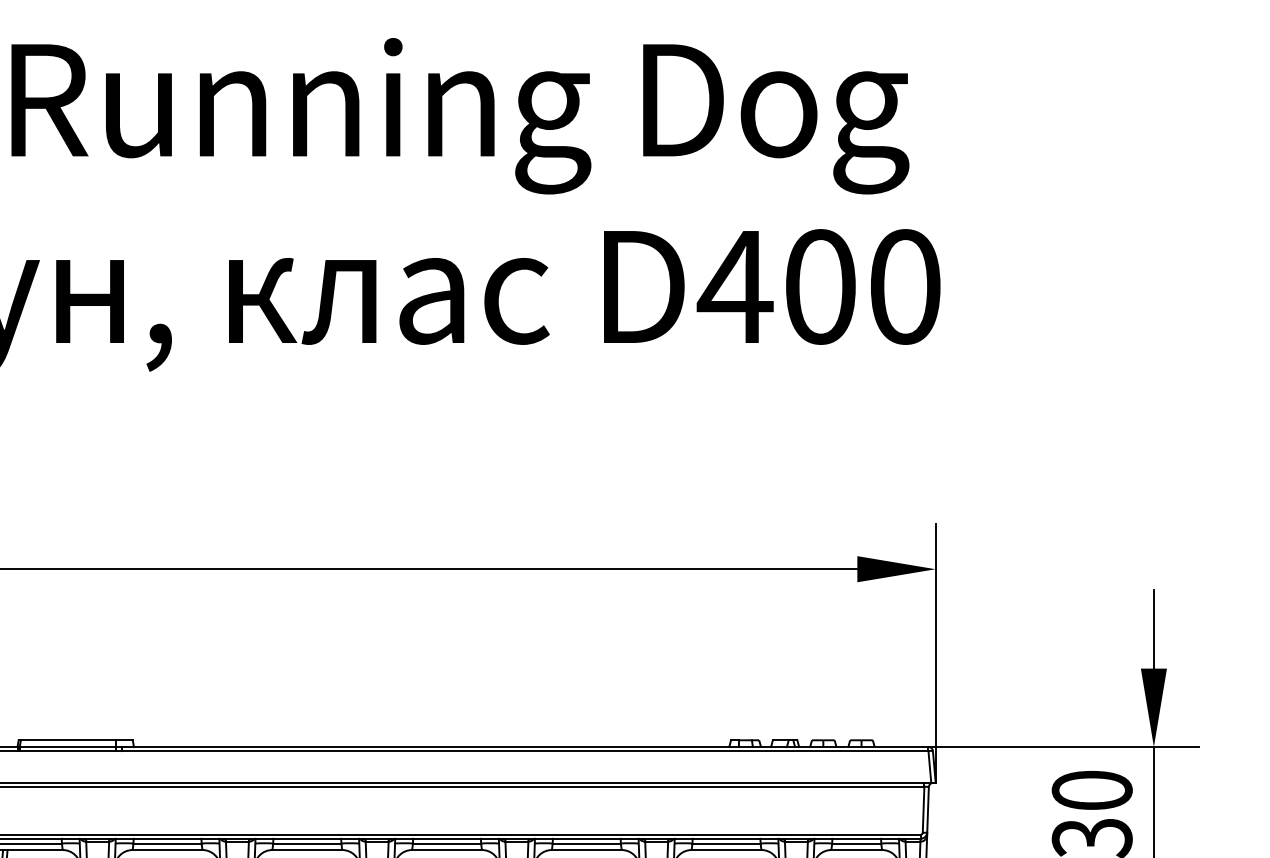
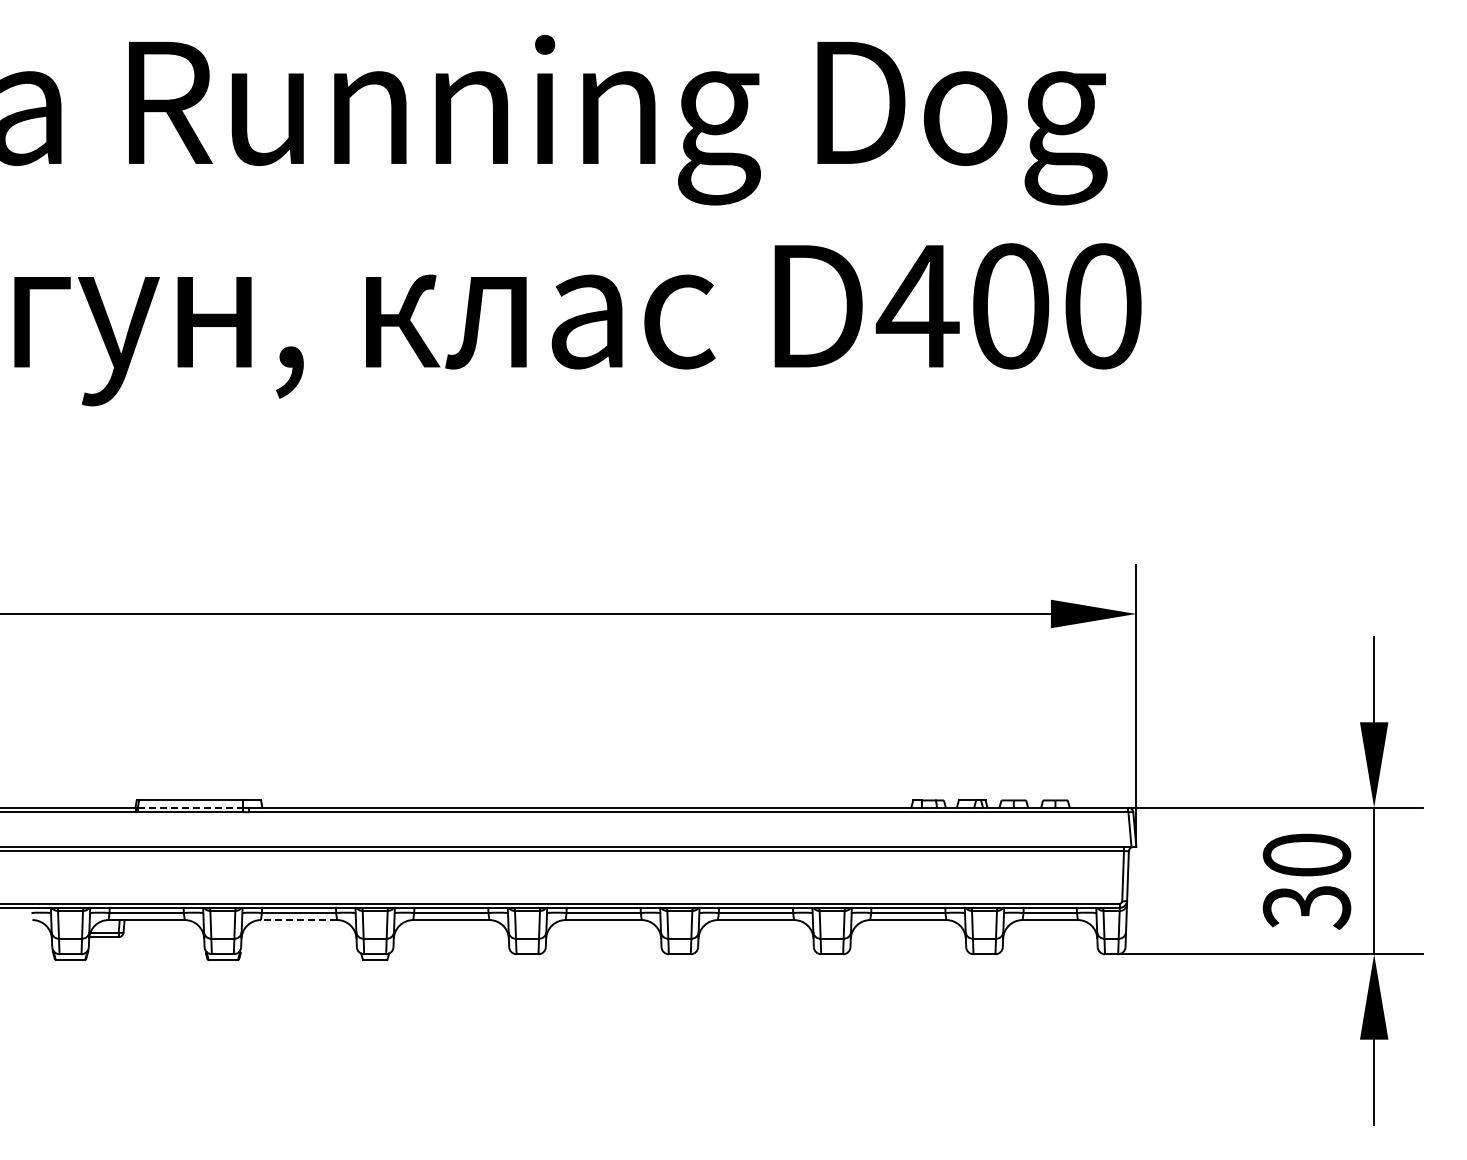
line: (68, 746) -> (190, 807), solid -> dashed
line: (167, 850) -> (298, 920), solid -> dashed

